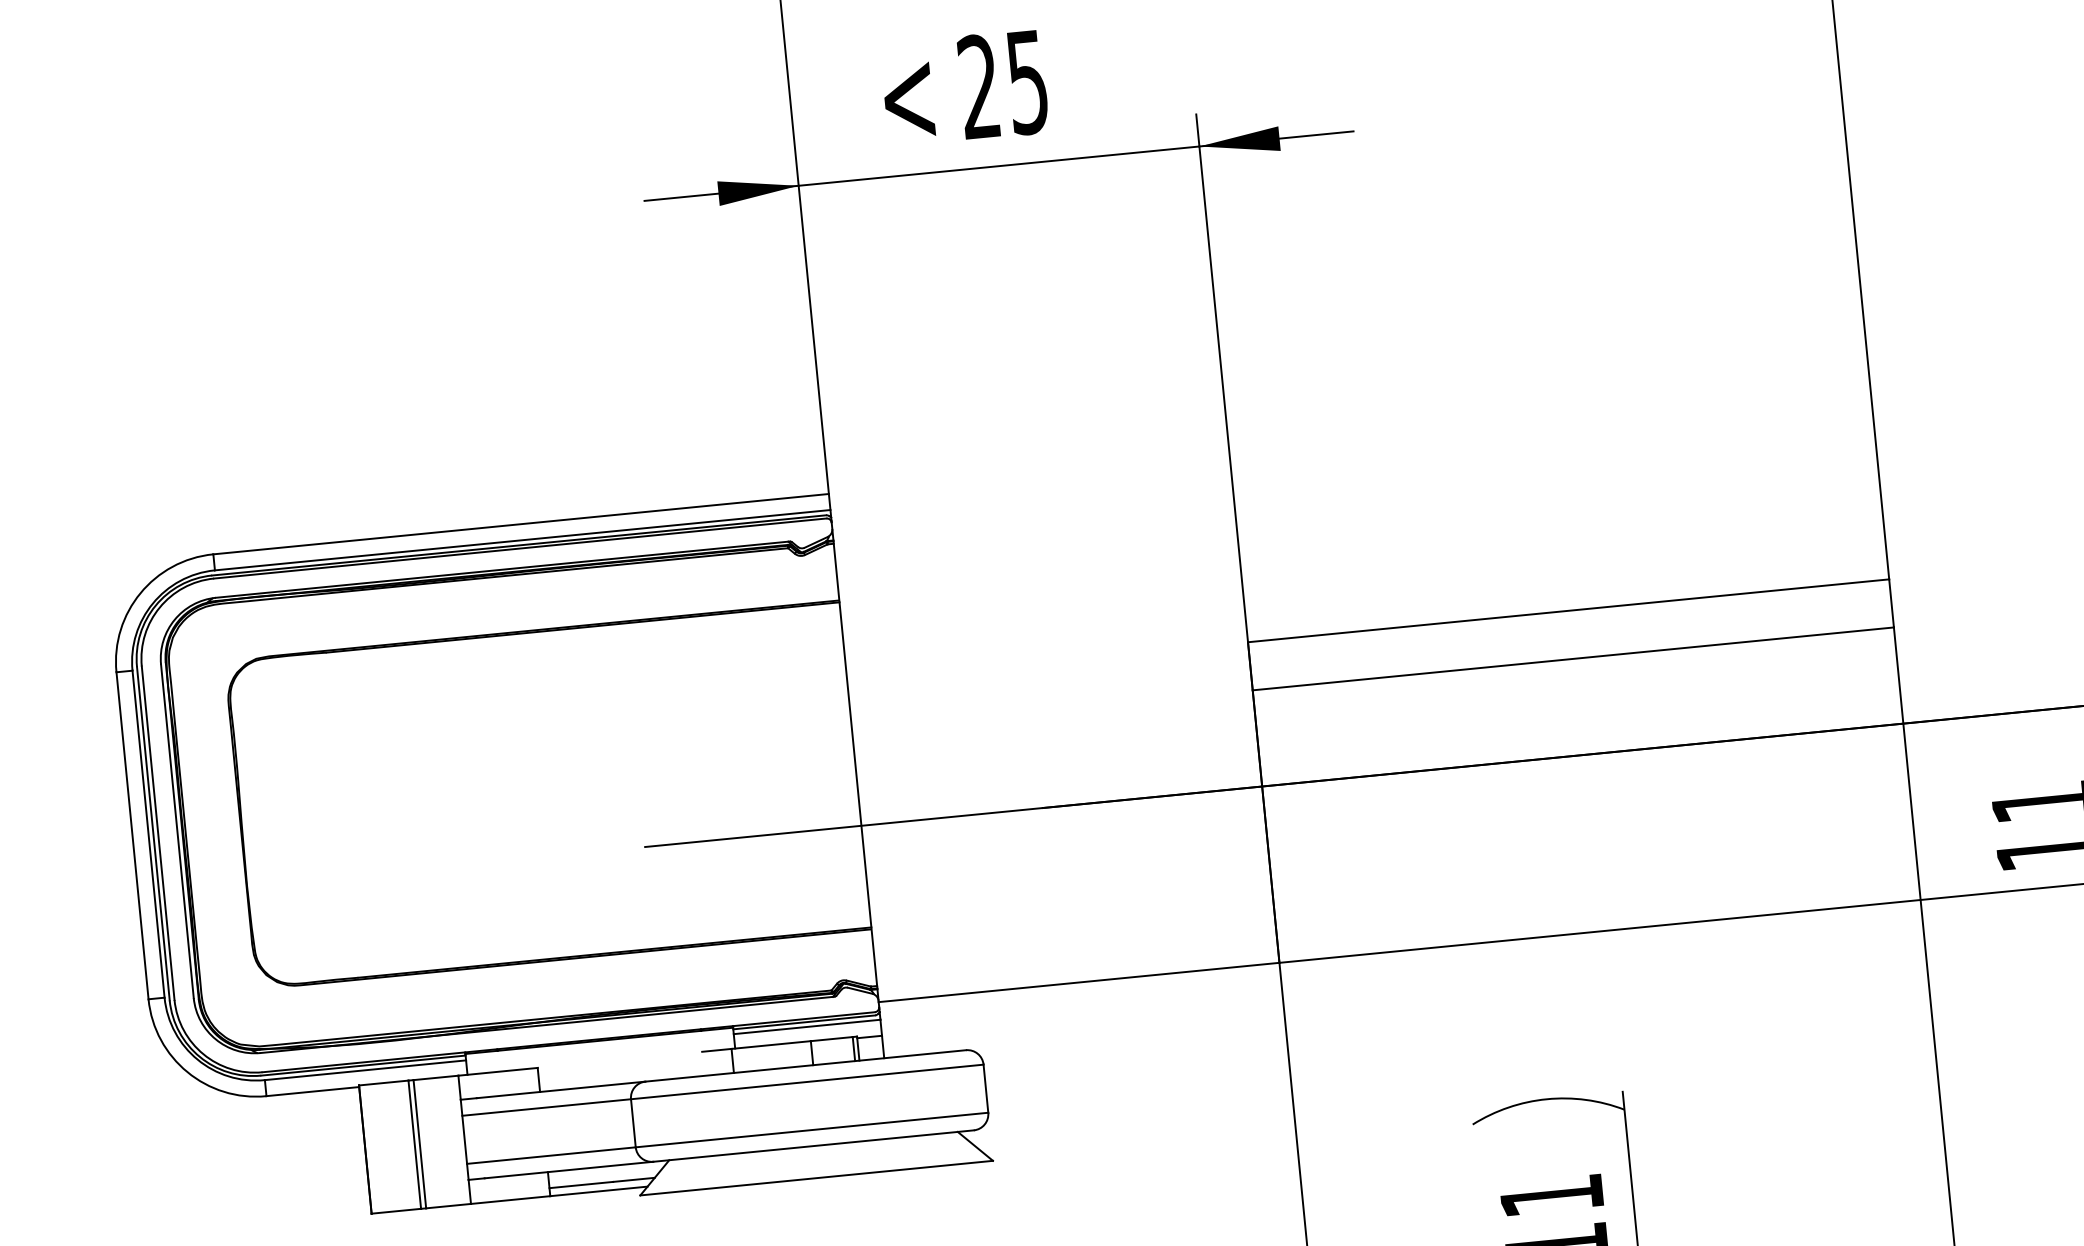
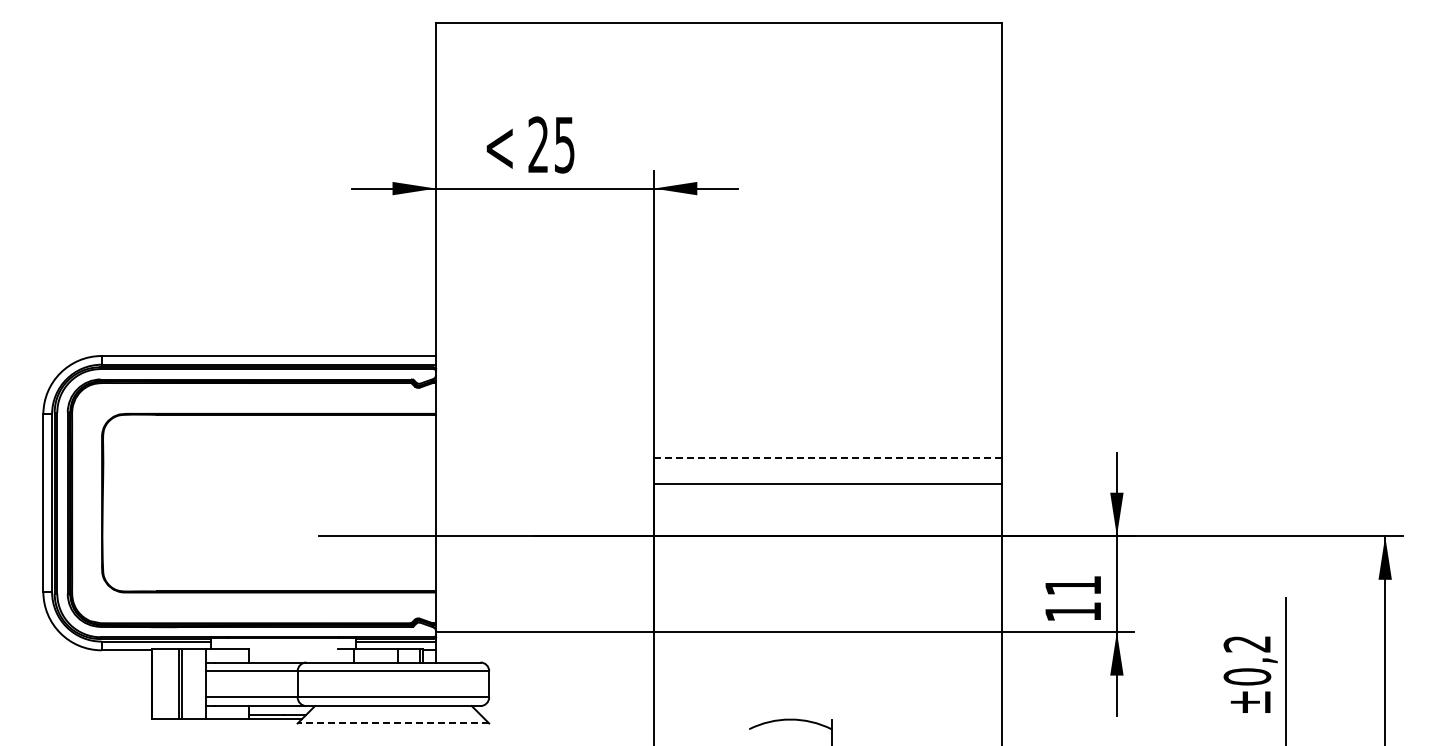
line: (1567, 610) -> (827, 457), solid -> dashed
line: (816, 1178) -> (393, 723), solid -> dashed

